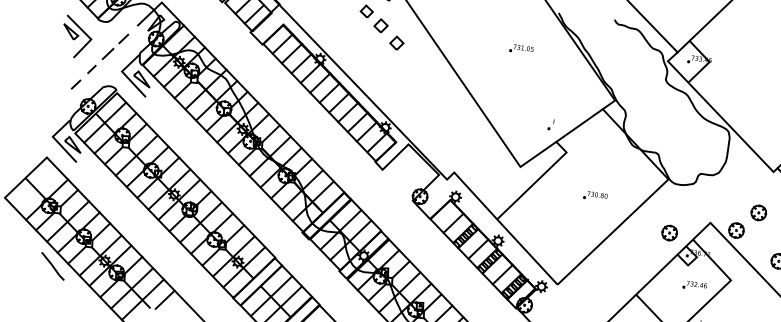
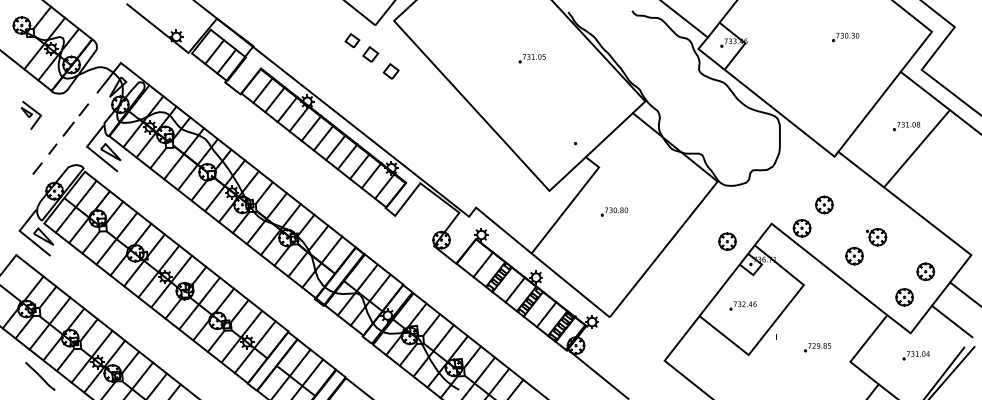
part: (77, 37) -> (31, 115), size x0.6
part: (594, 195) -> (613, 211), moved
part: (694, 285) -> (742, 305), moved

